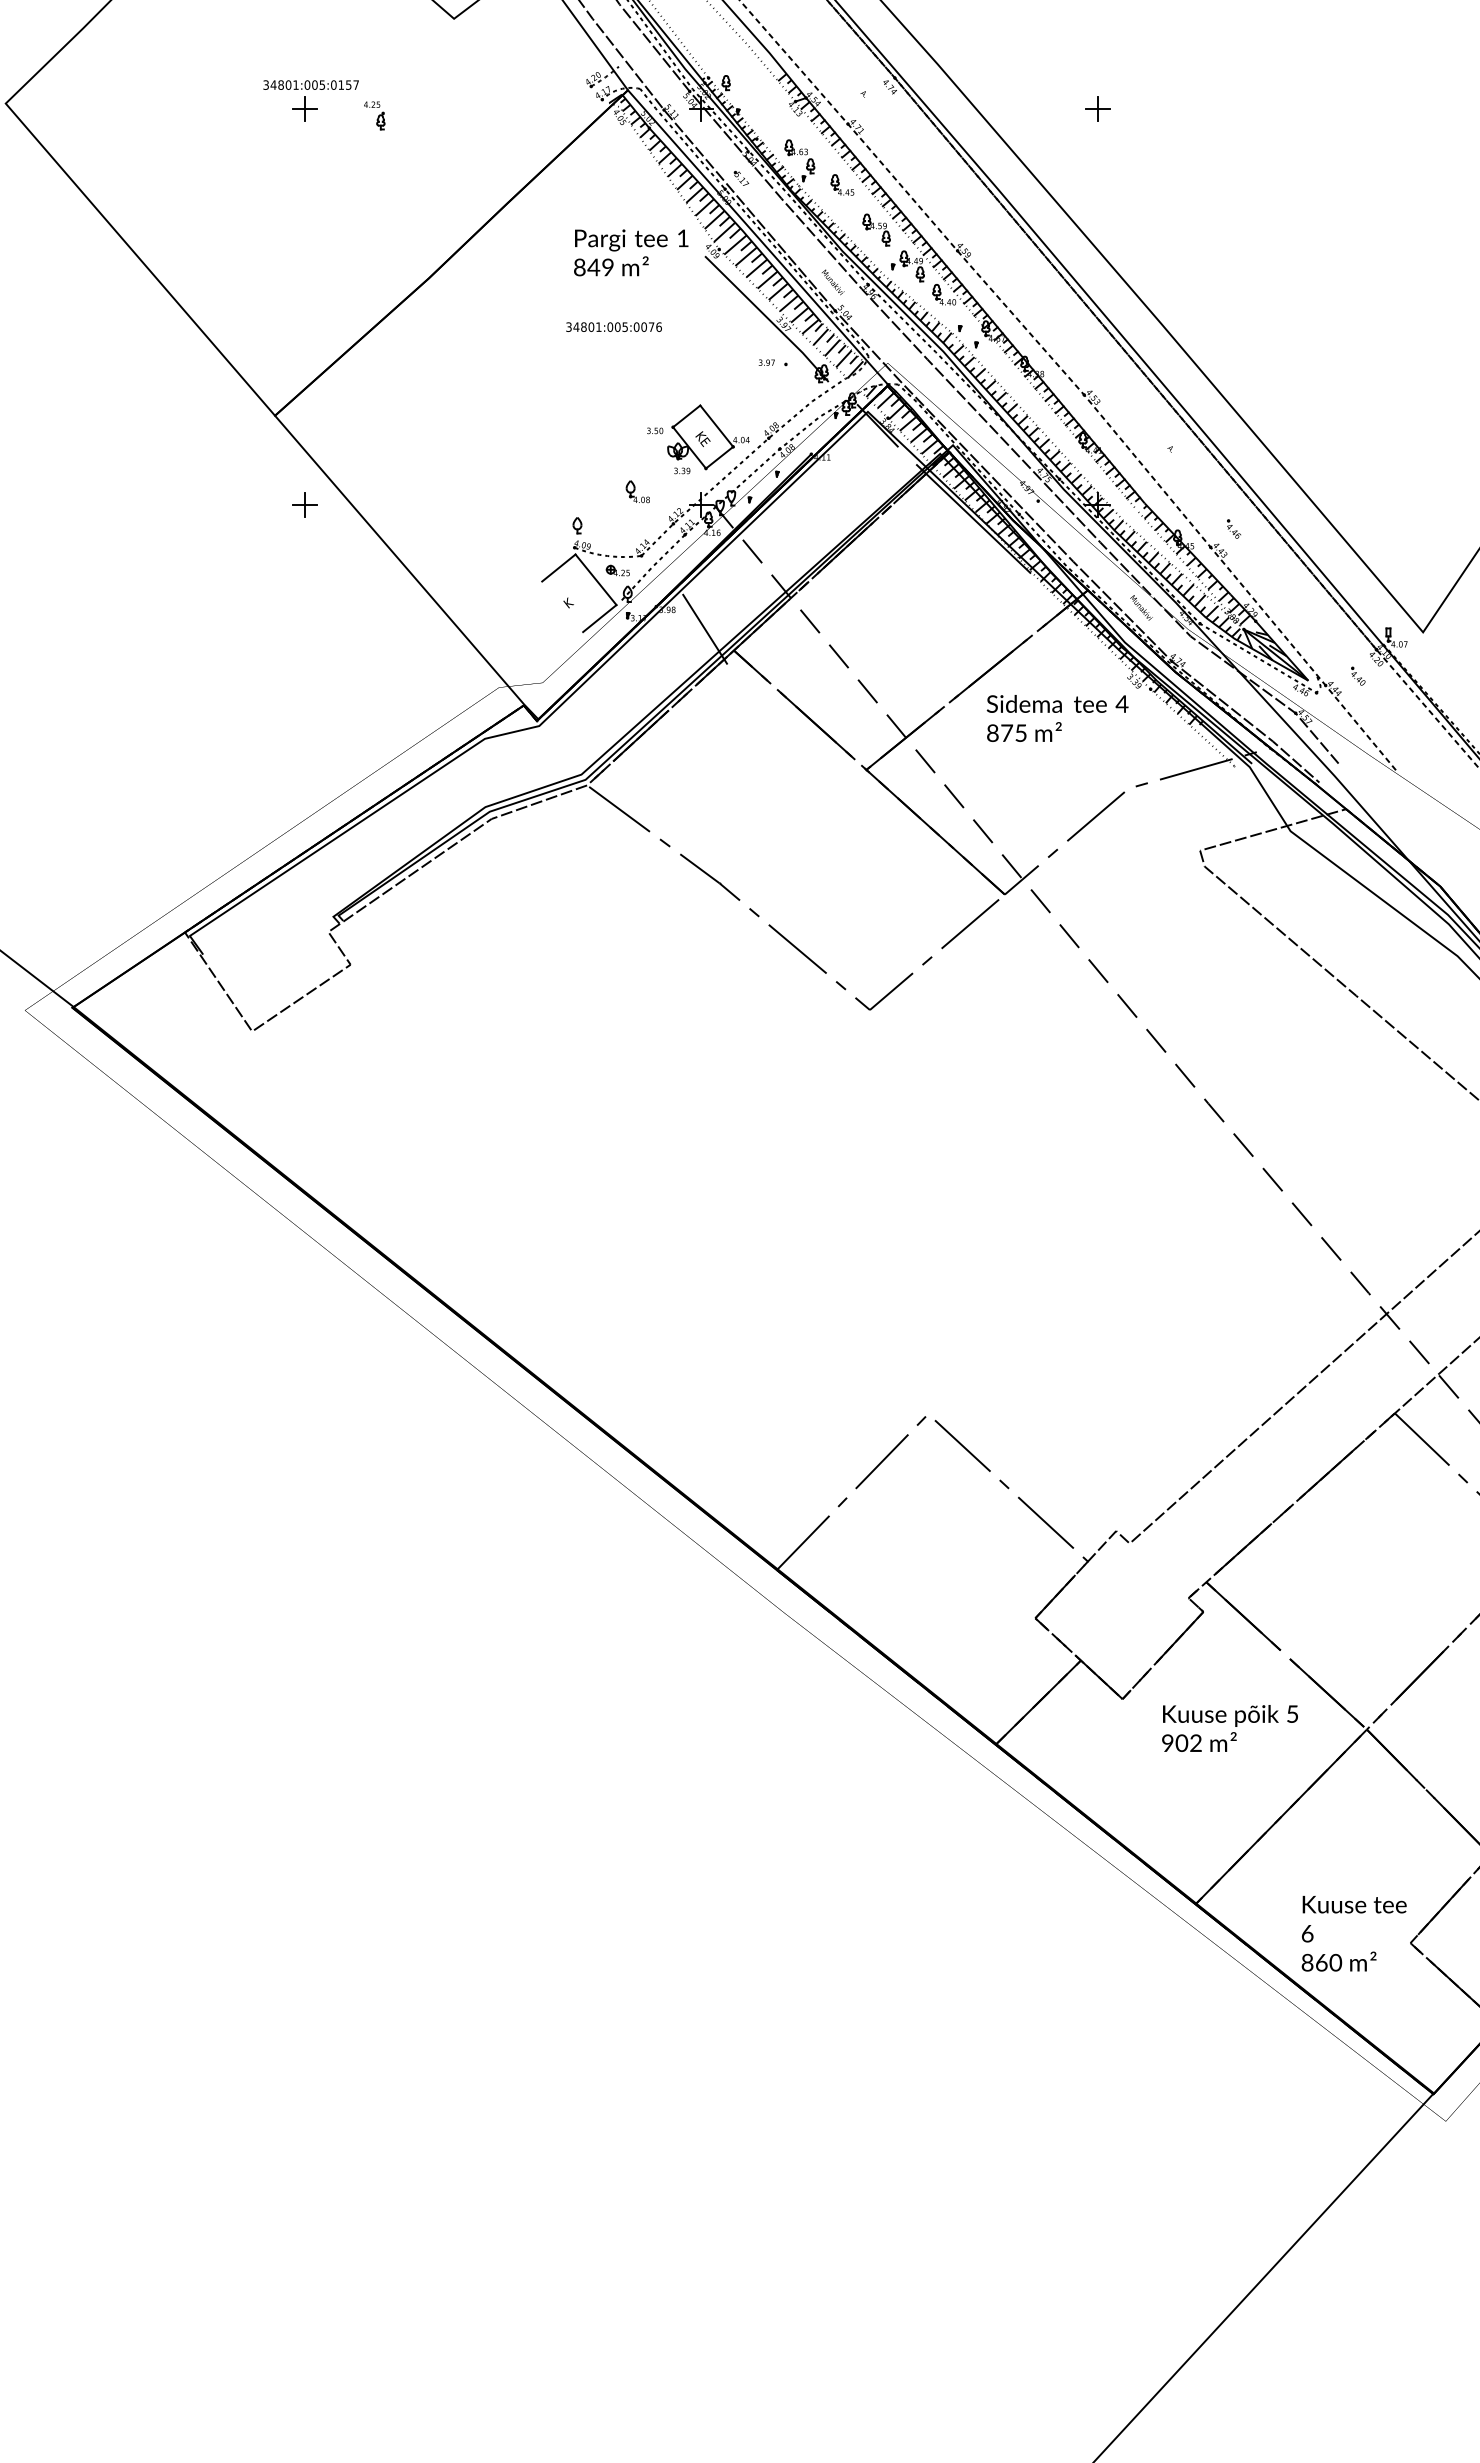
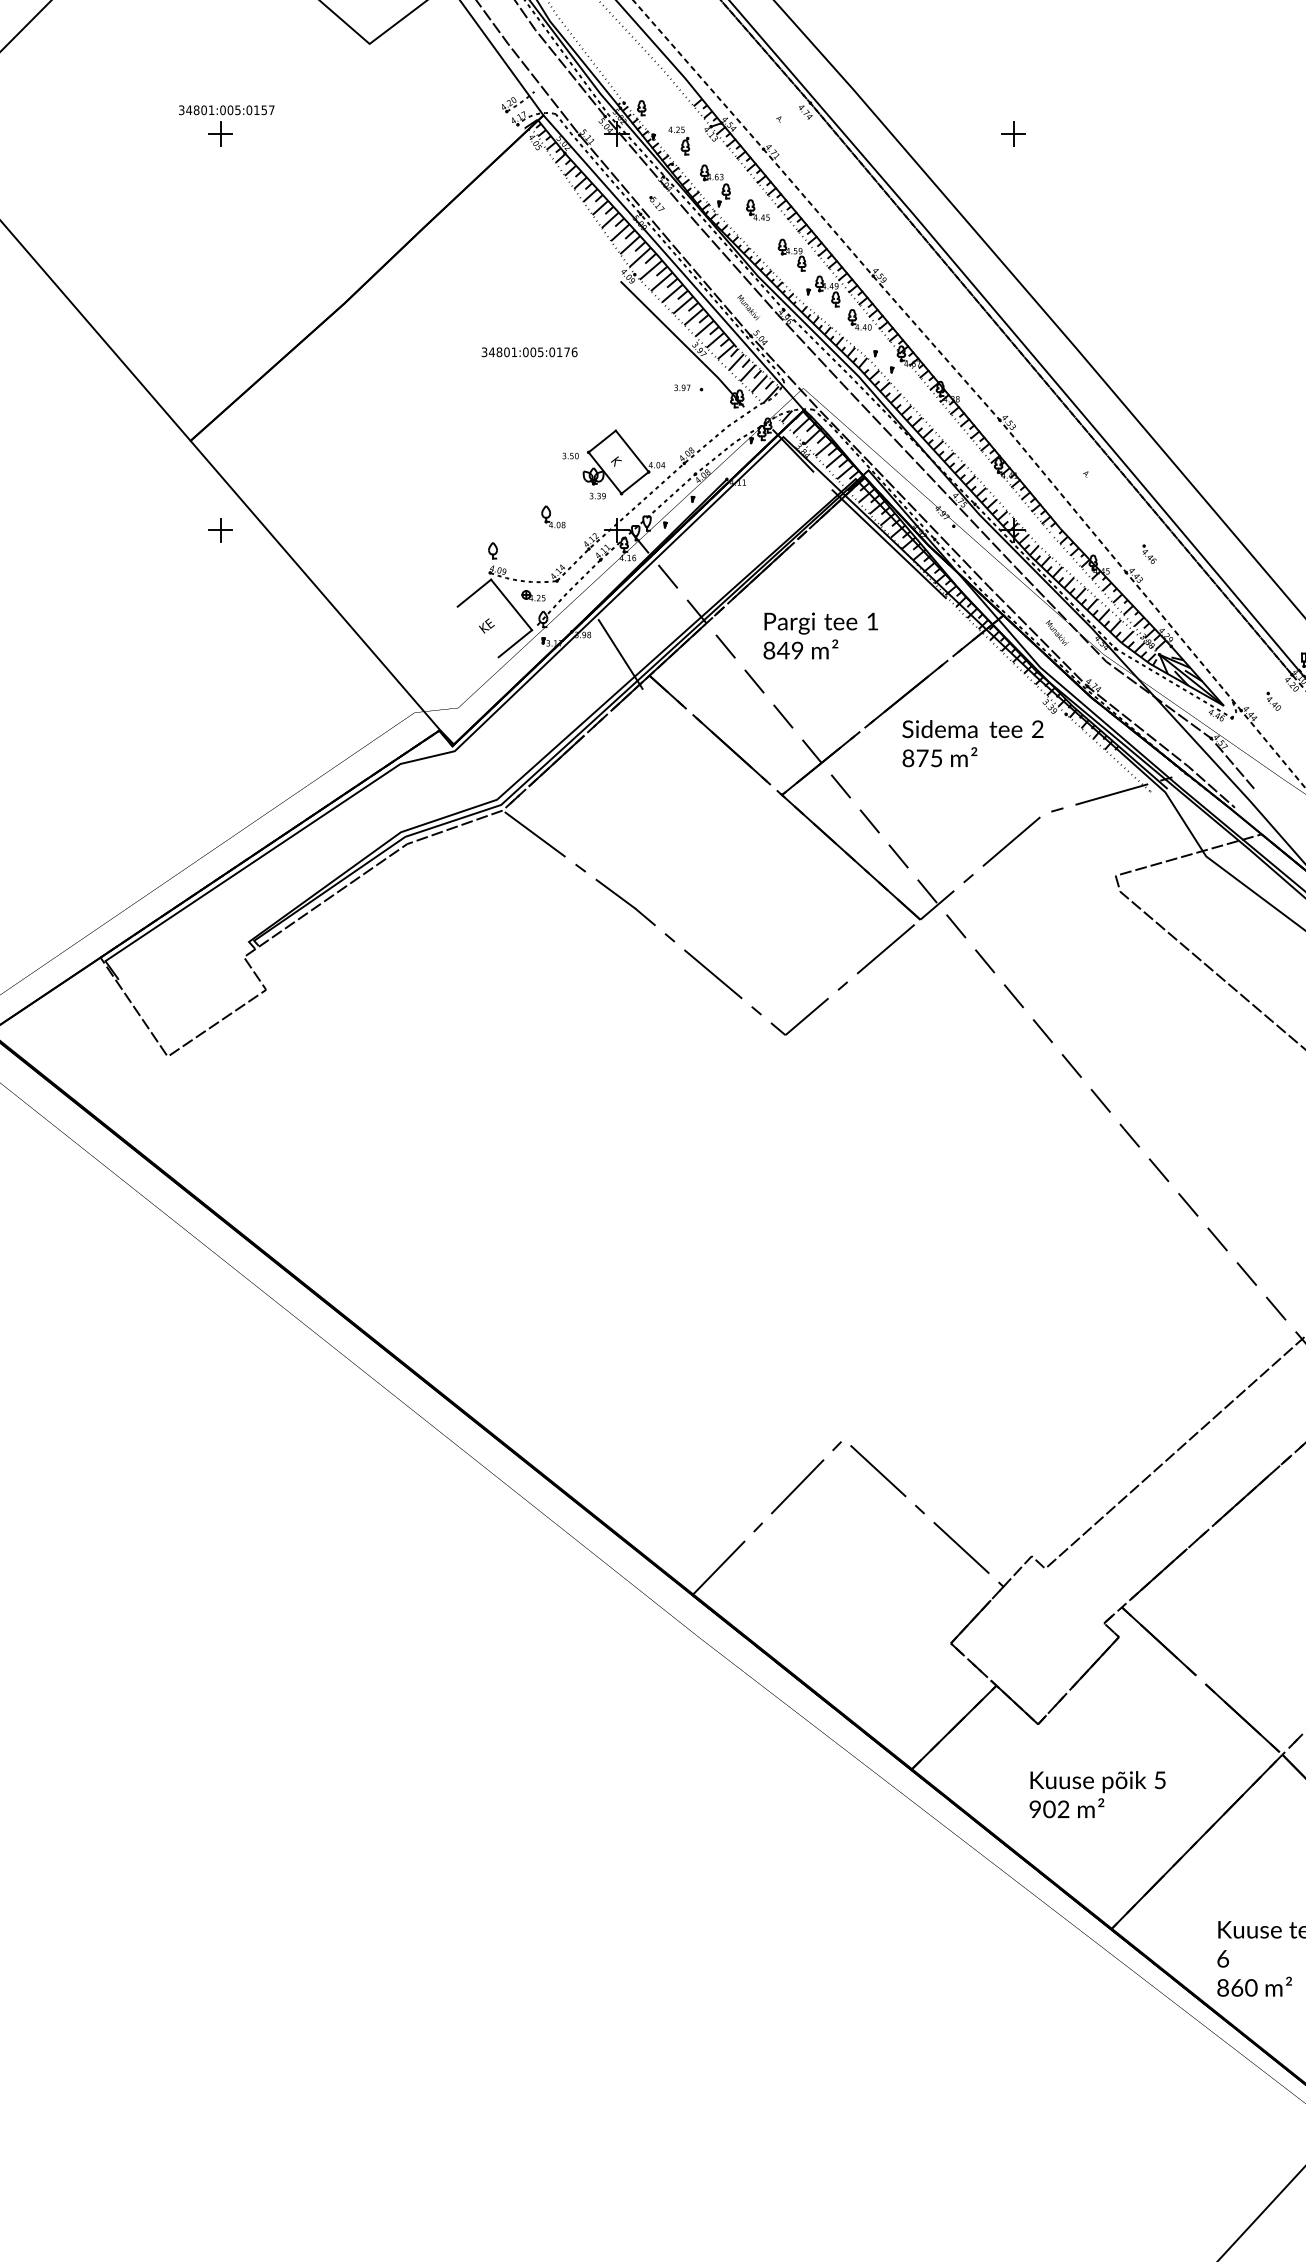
part: (374, 115) -> (679, 140), moved
text: (631, 252) -> (821, 635), moved
text: (643, 326) -> (559, 351), 34801:005:0076 -> 34801:005:0176
text: (705, 441) -> (621, 466), KE -> K
text: (574, 598) -> (490, 623), K -> KE
text: (1121, 703) -> (1037, 728), 4 -> 2
text: (1229, 1728) -> (1097, 1794), moved

